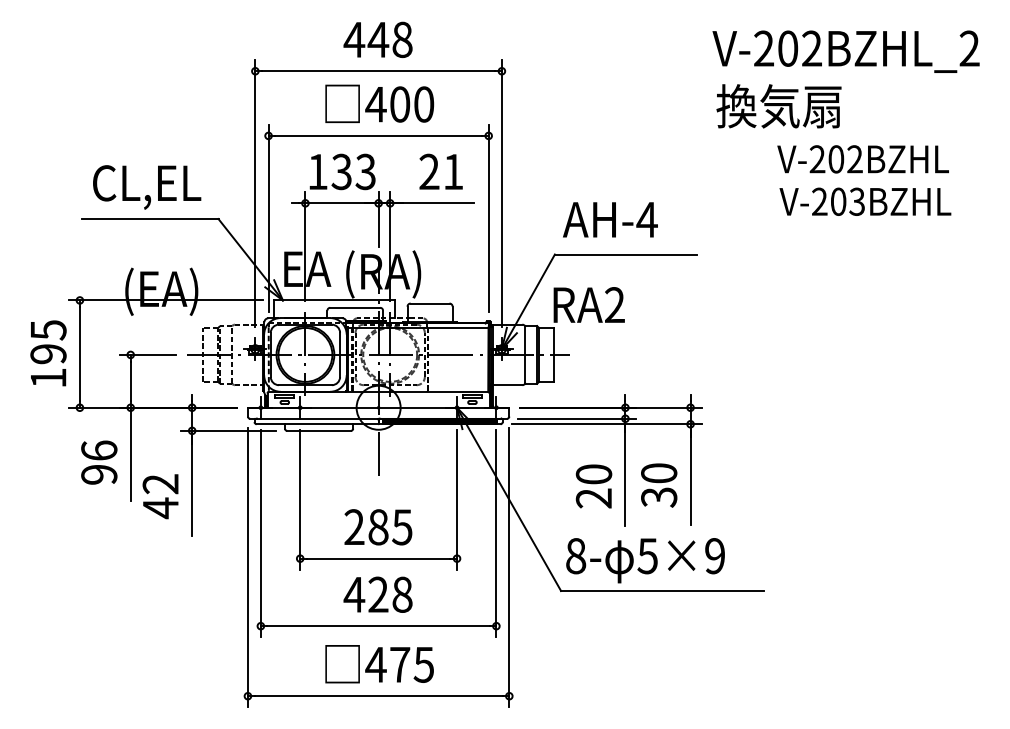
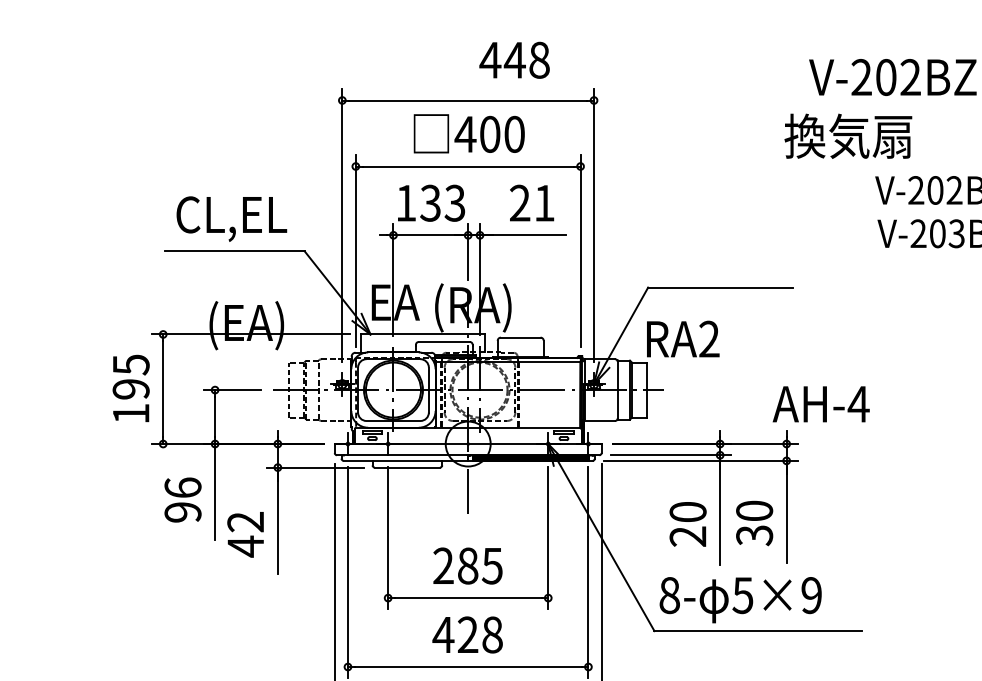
text: (377, 39) -> (514, 59), moved
text: (778, 106) -> (847, 136), moved
text: (610, 219) -> (821, 403), moved

